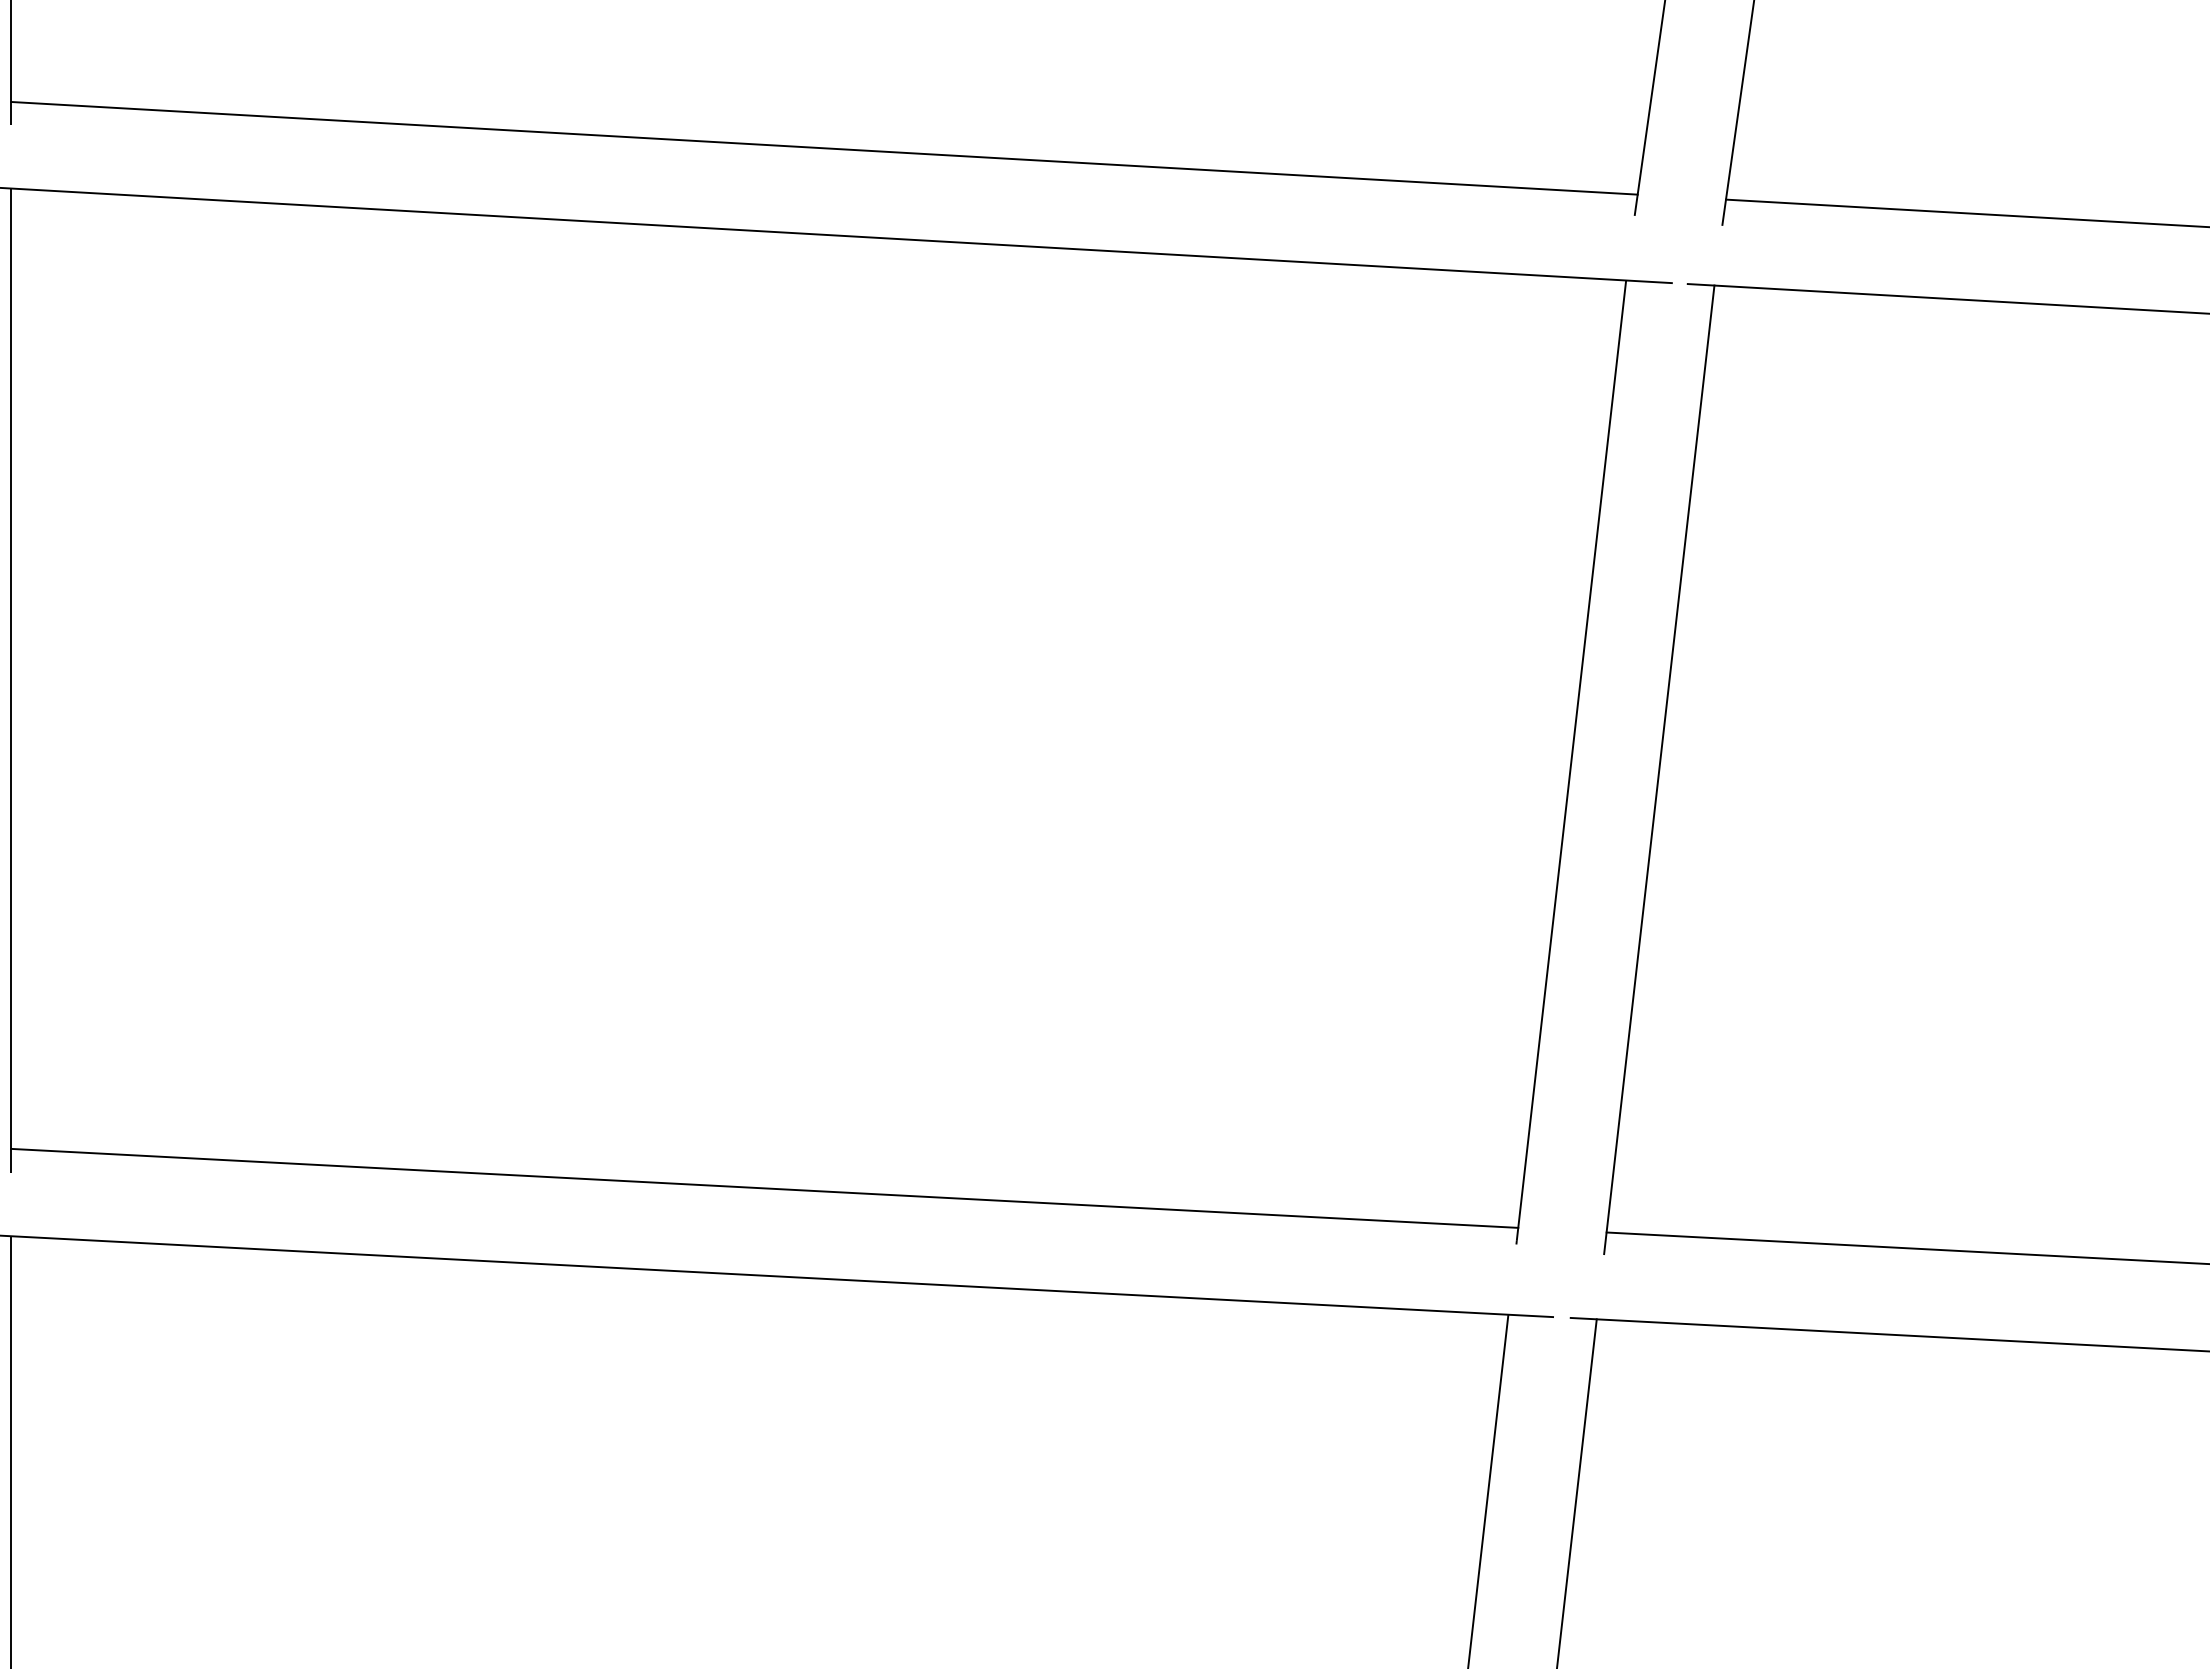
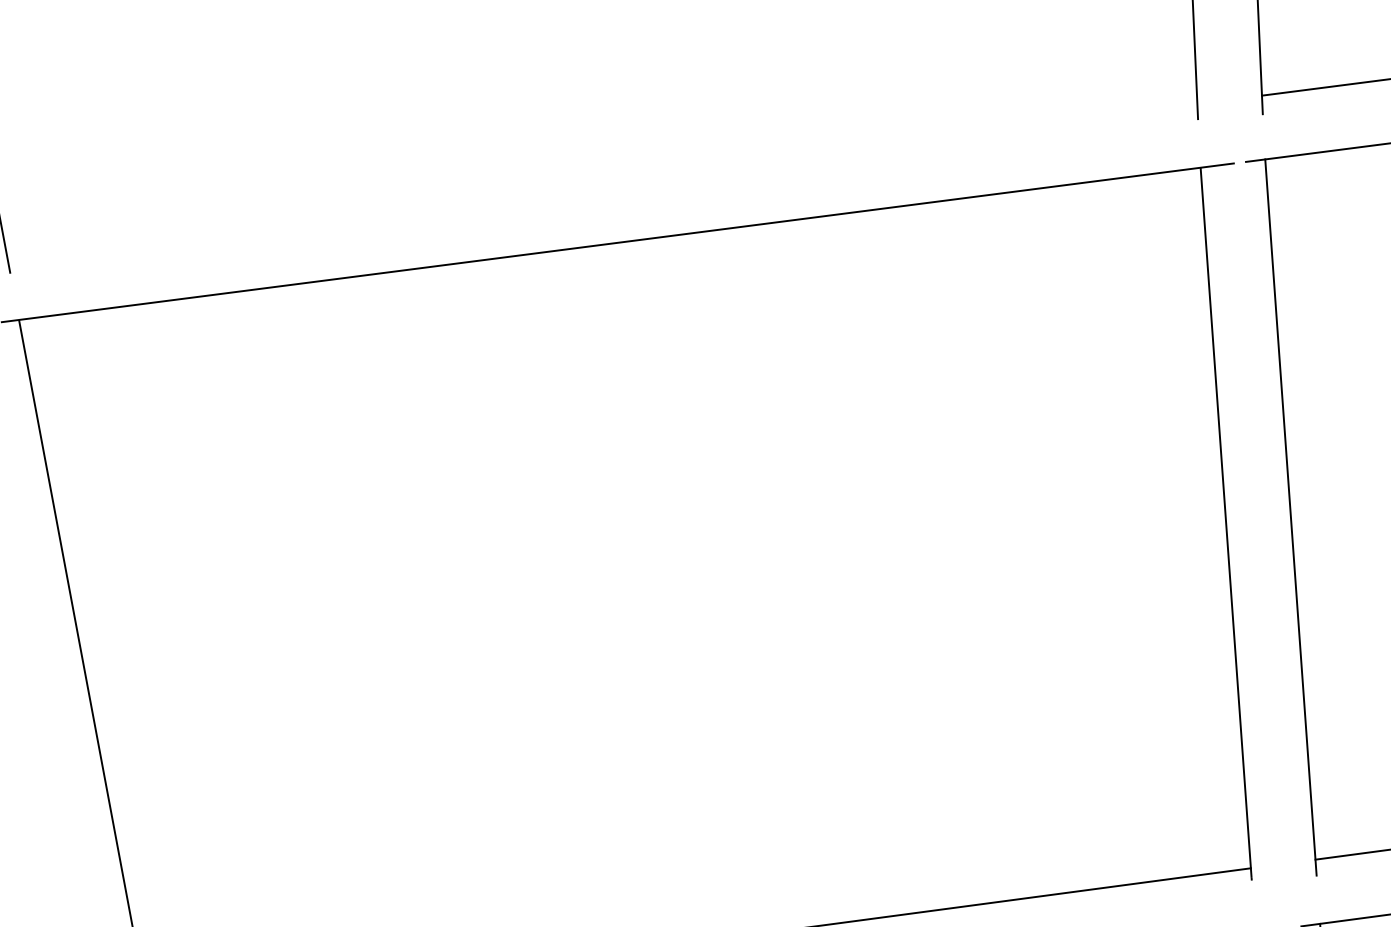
line: (824, 147) -> (602, 180), removed

